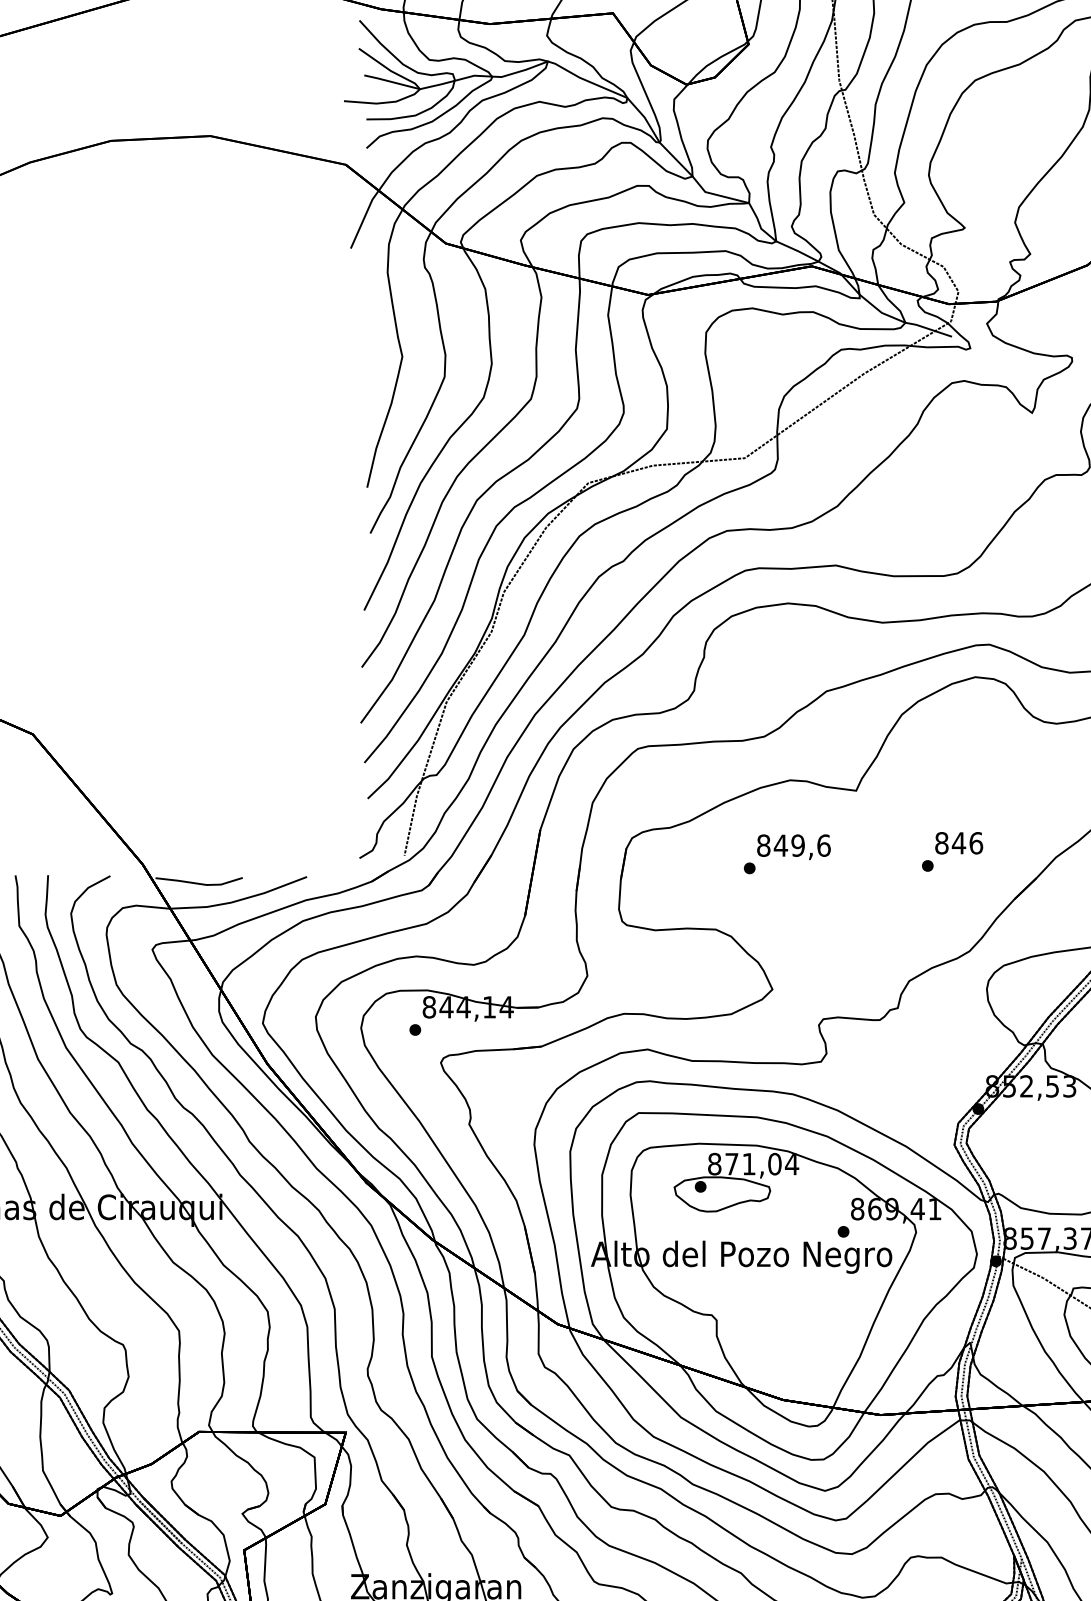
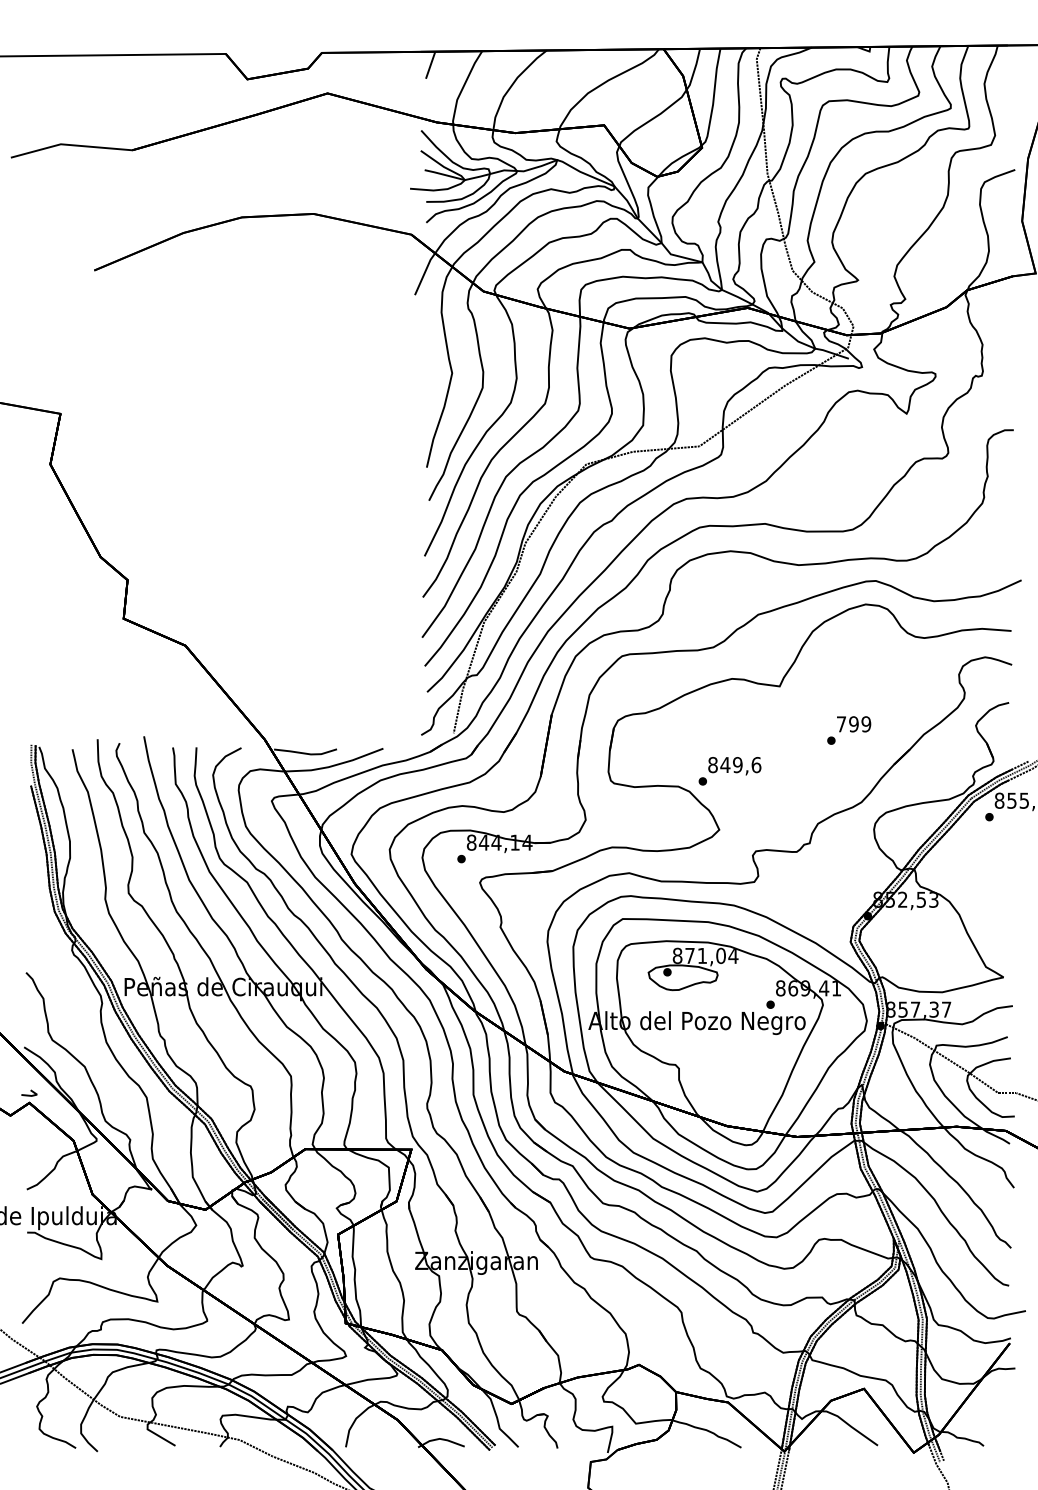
text: (958, 843) -> (853, 724), 846 -> 799
text: (786, 854) -> (729, 771), moved

